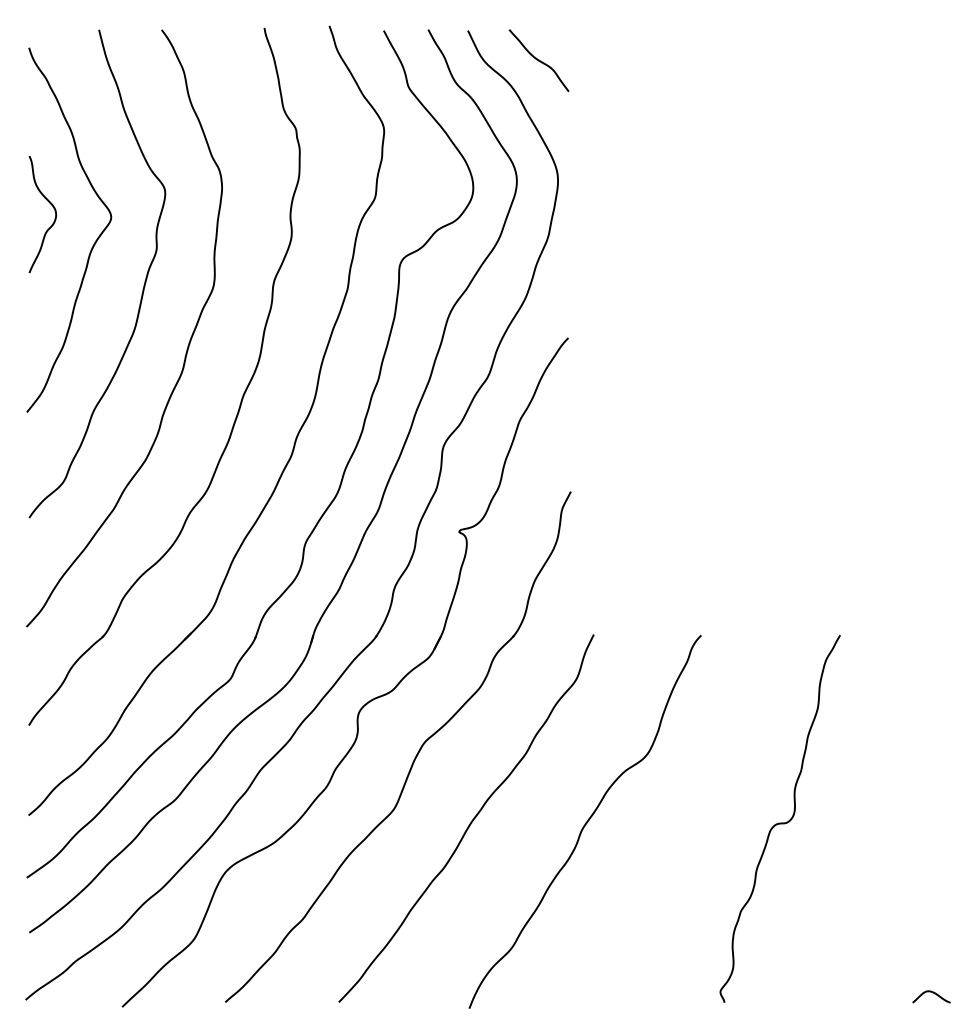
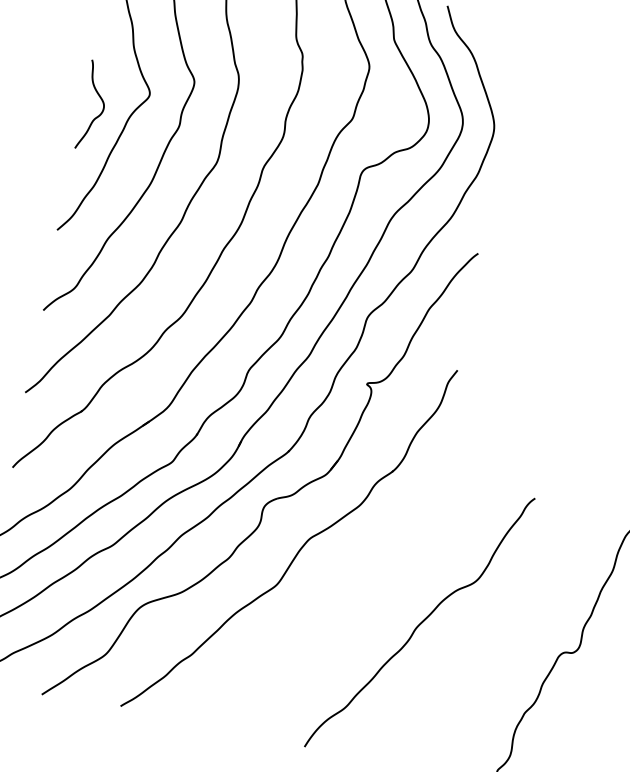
curve: (538, 60) -> (496, 38), removed
curve: (54, 211) -> (103, 105), moved
curve: (471, 820) -> (333, 604), removed

